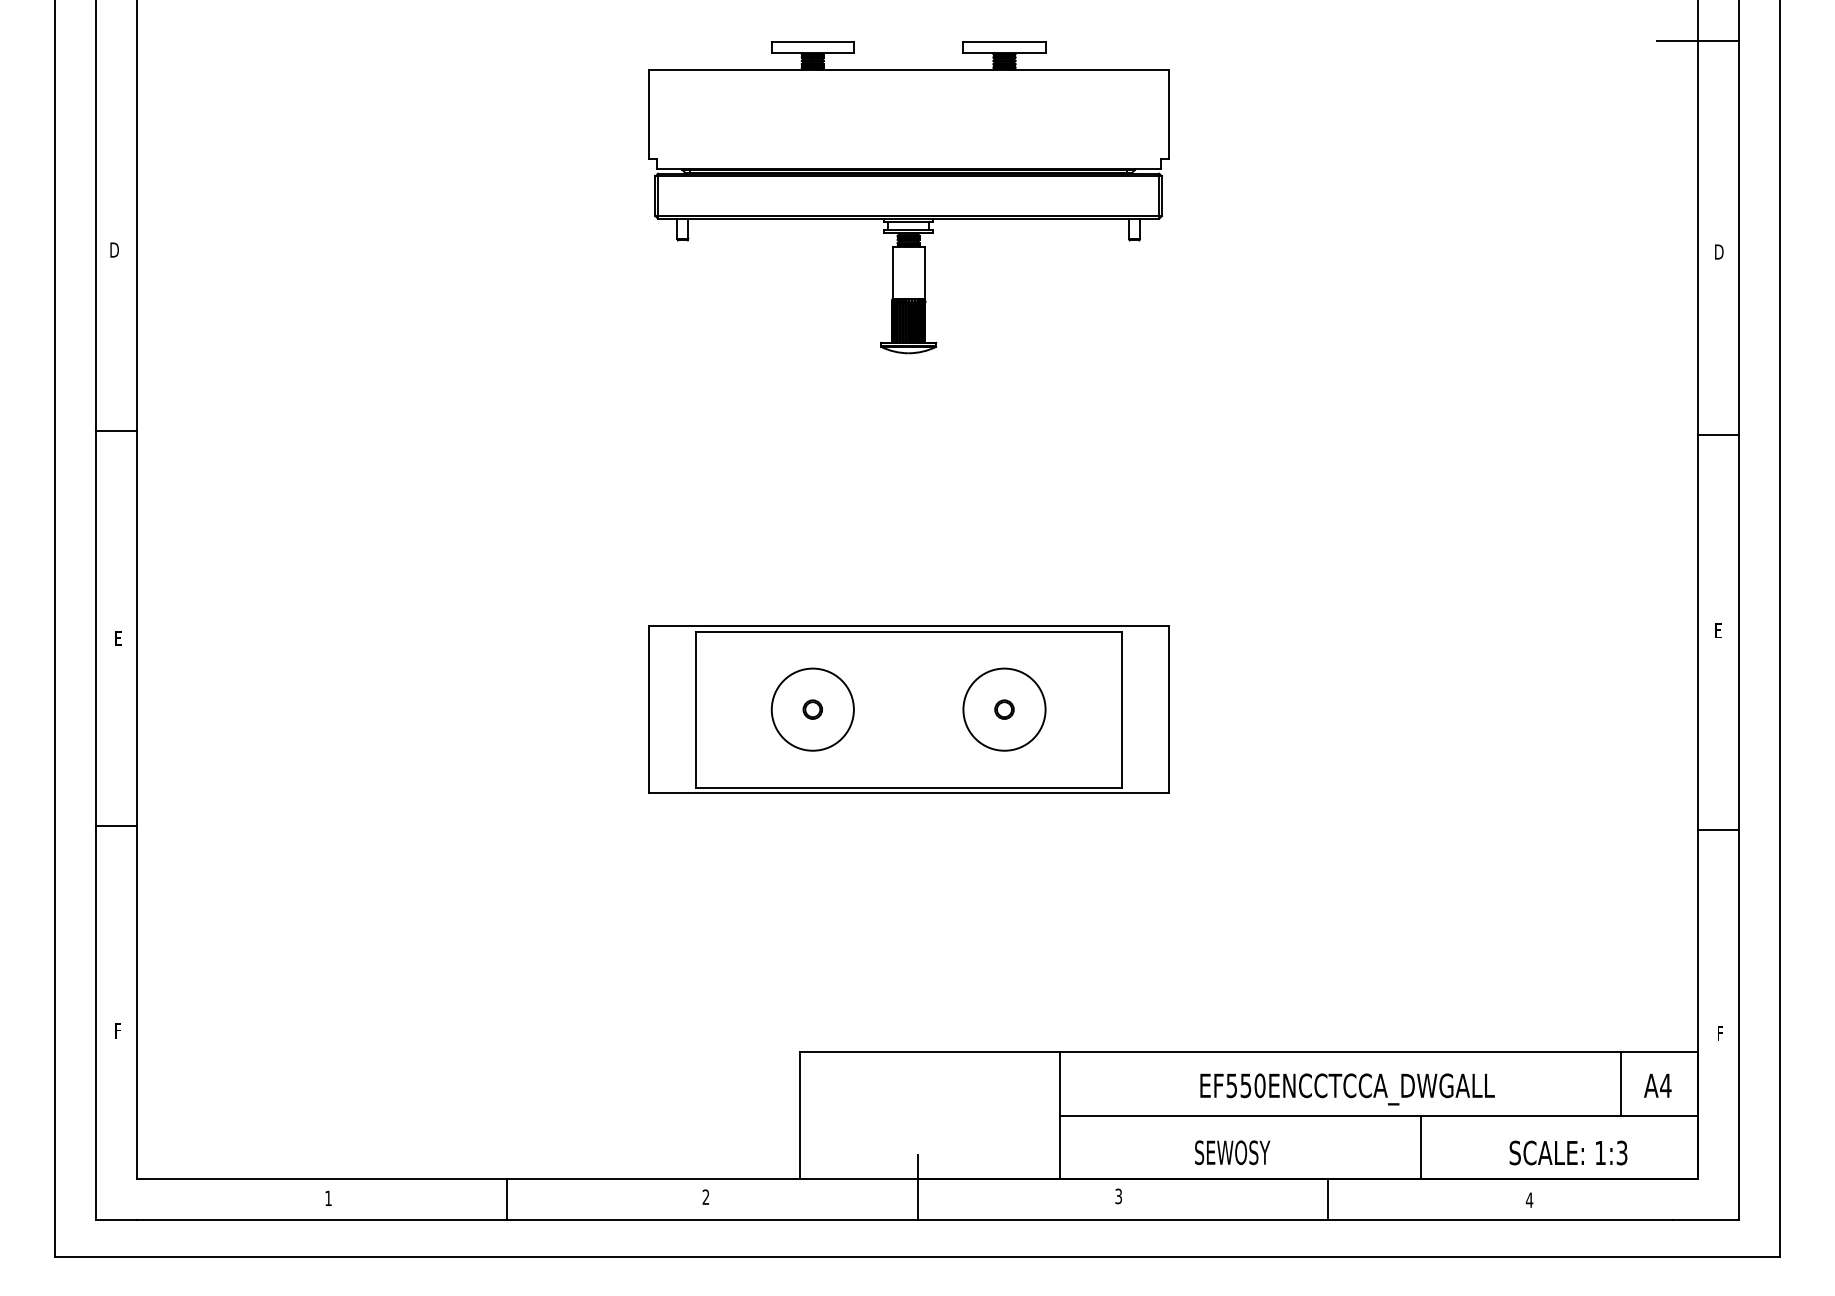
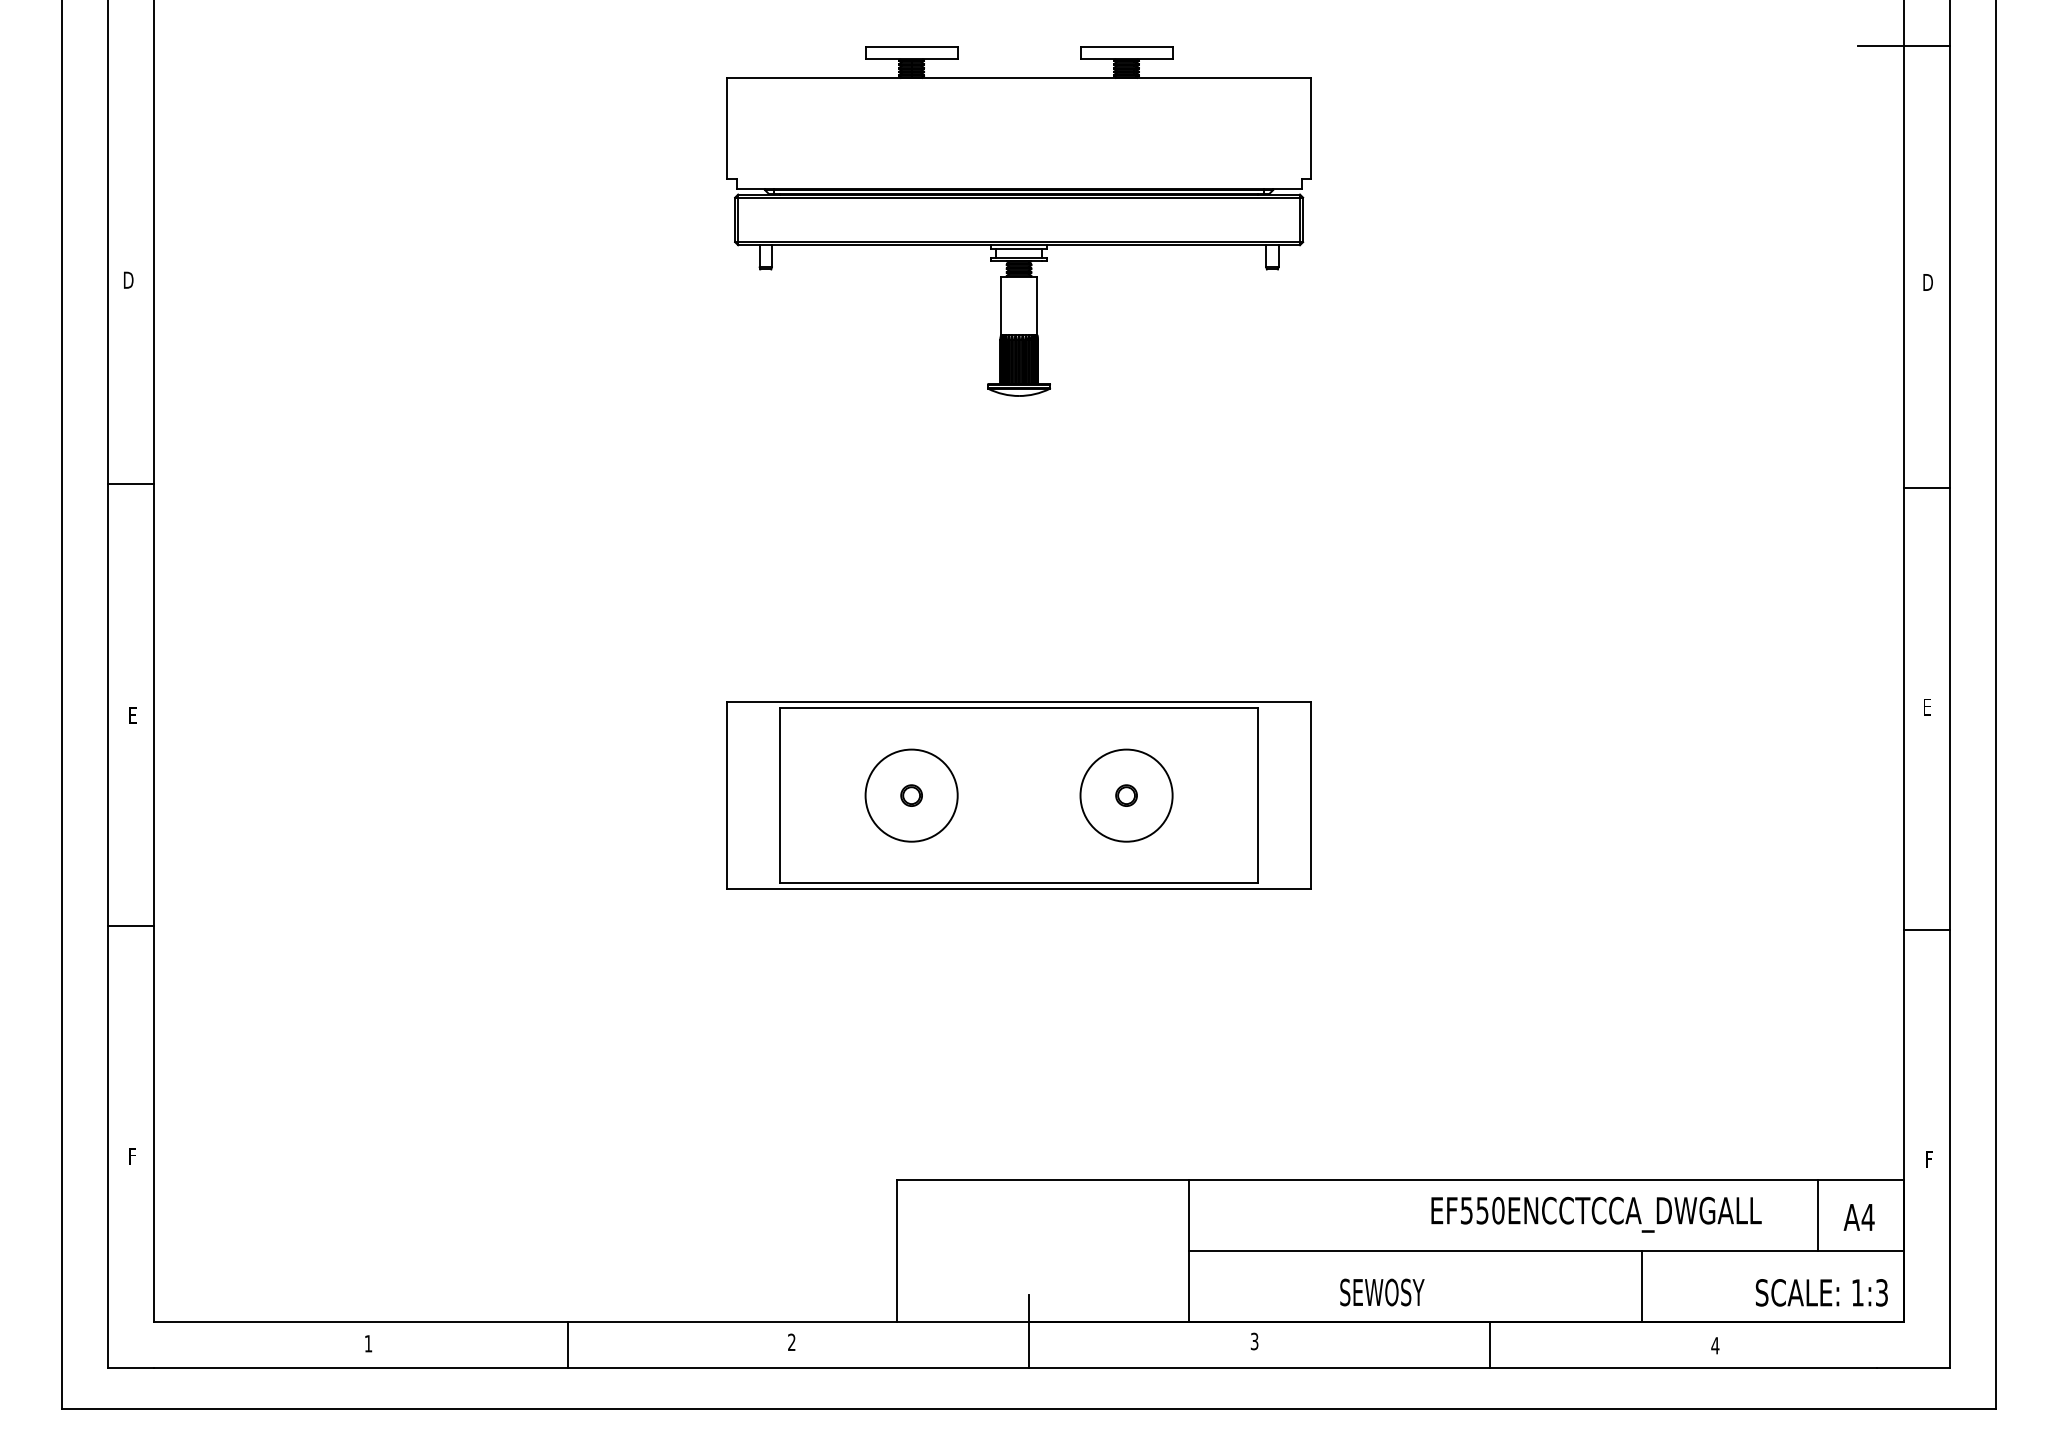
text: (1347, 1089) -> (1596, 1214), moved
line: (1421, 1146) -> (1642, 1285), moved
text: (1568, 1152) -> (1821, 1292), moved

